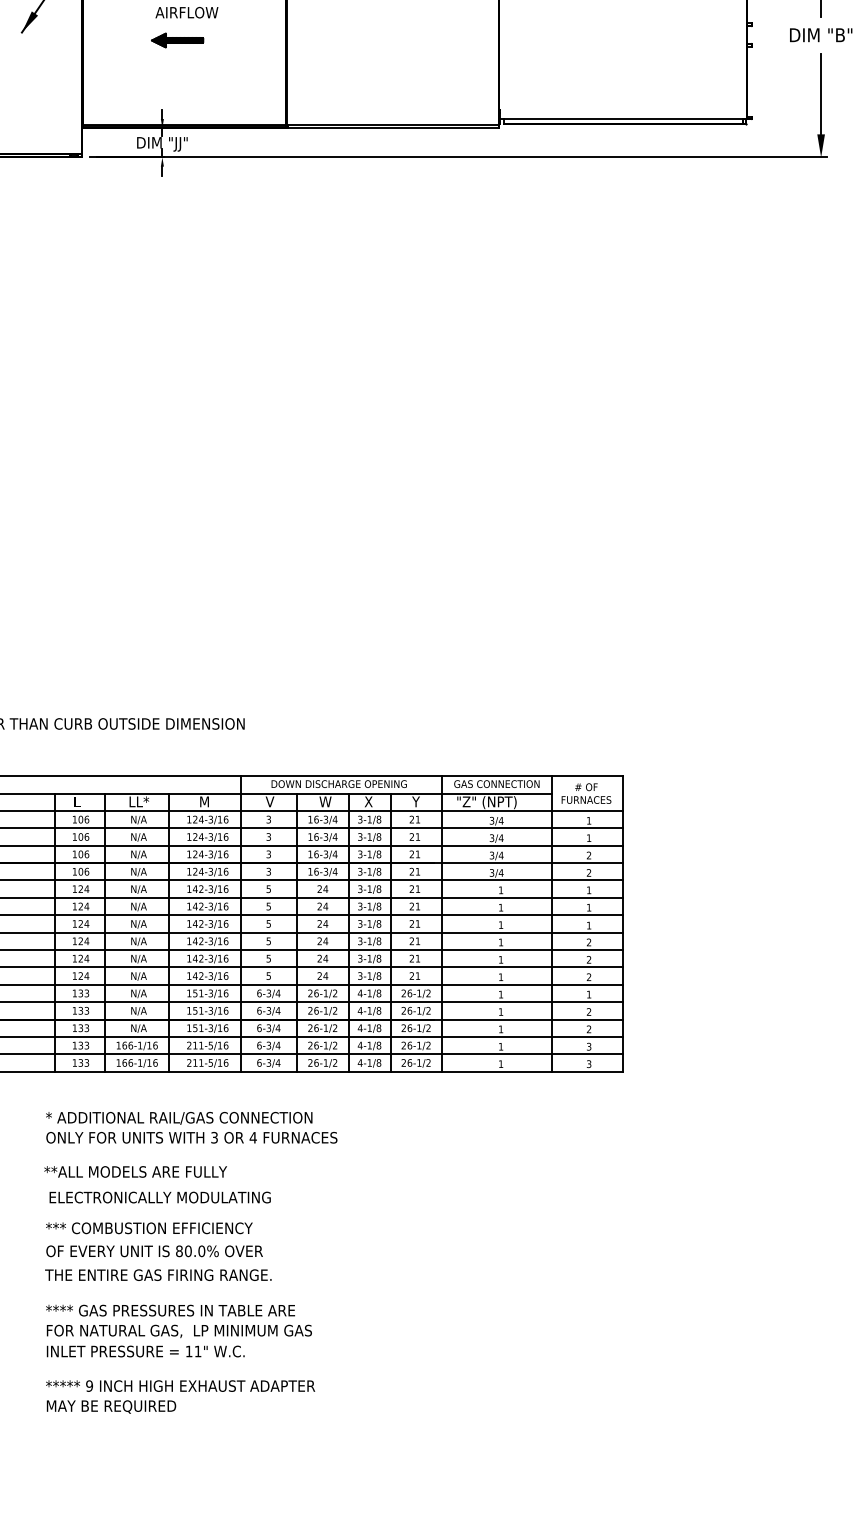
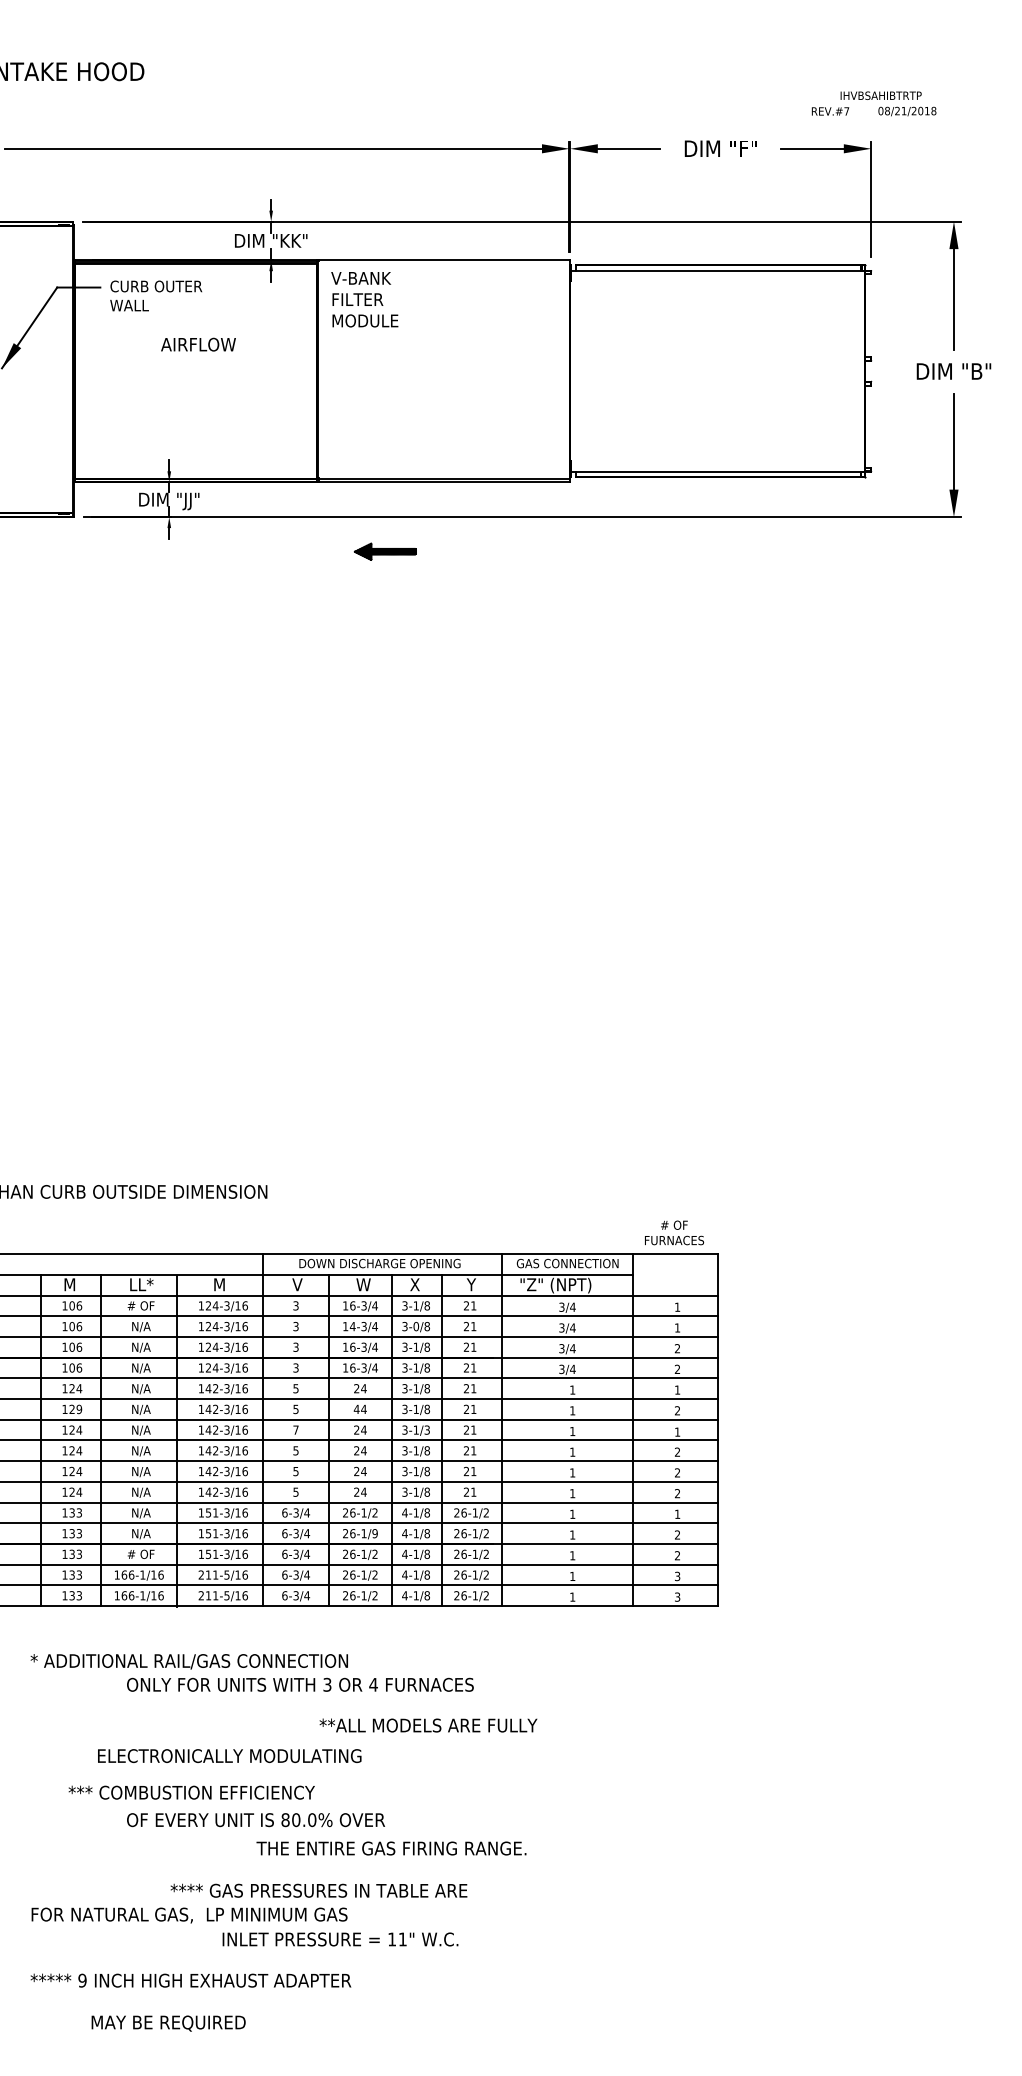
part: (176, 40) -> (384, 551), moved
text: (586, 793) -> (674, 1232), moved
text: (78, 801) -> (69, 1284), L -> M
text: (138, 820) -> (140, 1306), N/A -> # OF
text: (316, 836) -> (352, 1326), 16-3/4 -> 14-3/4
text: (369, 836) -> (416, 1326), 3-1/8 -> 3-0/8
text: (319, 905) -> (356, 1408), 24 -> 44
text: (87, 906) -> (79, 1409), 124 -> 129
text: (589, 907) -> (677, 1410), 1 -> 2
text: (268, 923) -> (295, 1429), 5 -> 7
text: (378, 923) -> (426, 1429), 3-1/8 -> 3-1/3
text: (334, 1010) -> (374, 1533), 26-1/2 -> 26-1/9
text: (138, 1028) -> (140, 1554), N/A -> # OF
text: (191, 1137) -> (300, 1684), moved
text: (135, 1171) -> (428, 1725), moved
text: (160, 1197) -> (229, 1755), moved
text: (149, 1228) -> (191, 1792), moved
text: (154, 1251) -> (255, 1820), moved
text: (158, 1275) -> (391, 1848), moved
text: (170, 1310) -> (318, 1890), moved
text: (145, 1351) -> (340, 1939), moved
text: (111, 1406) -> (168, 2023), moved

